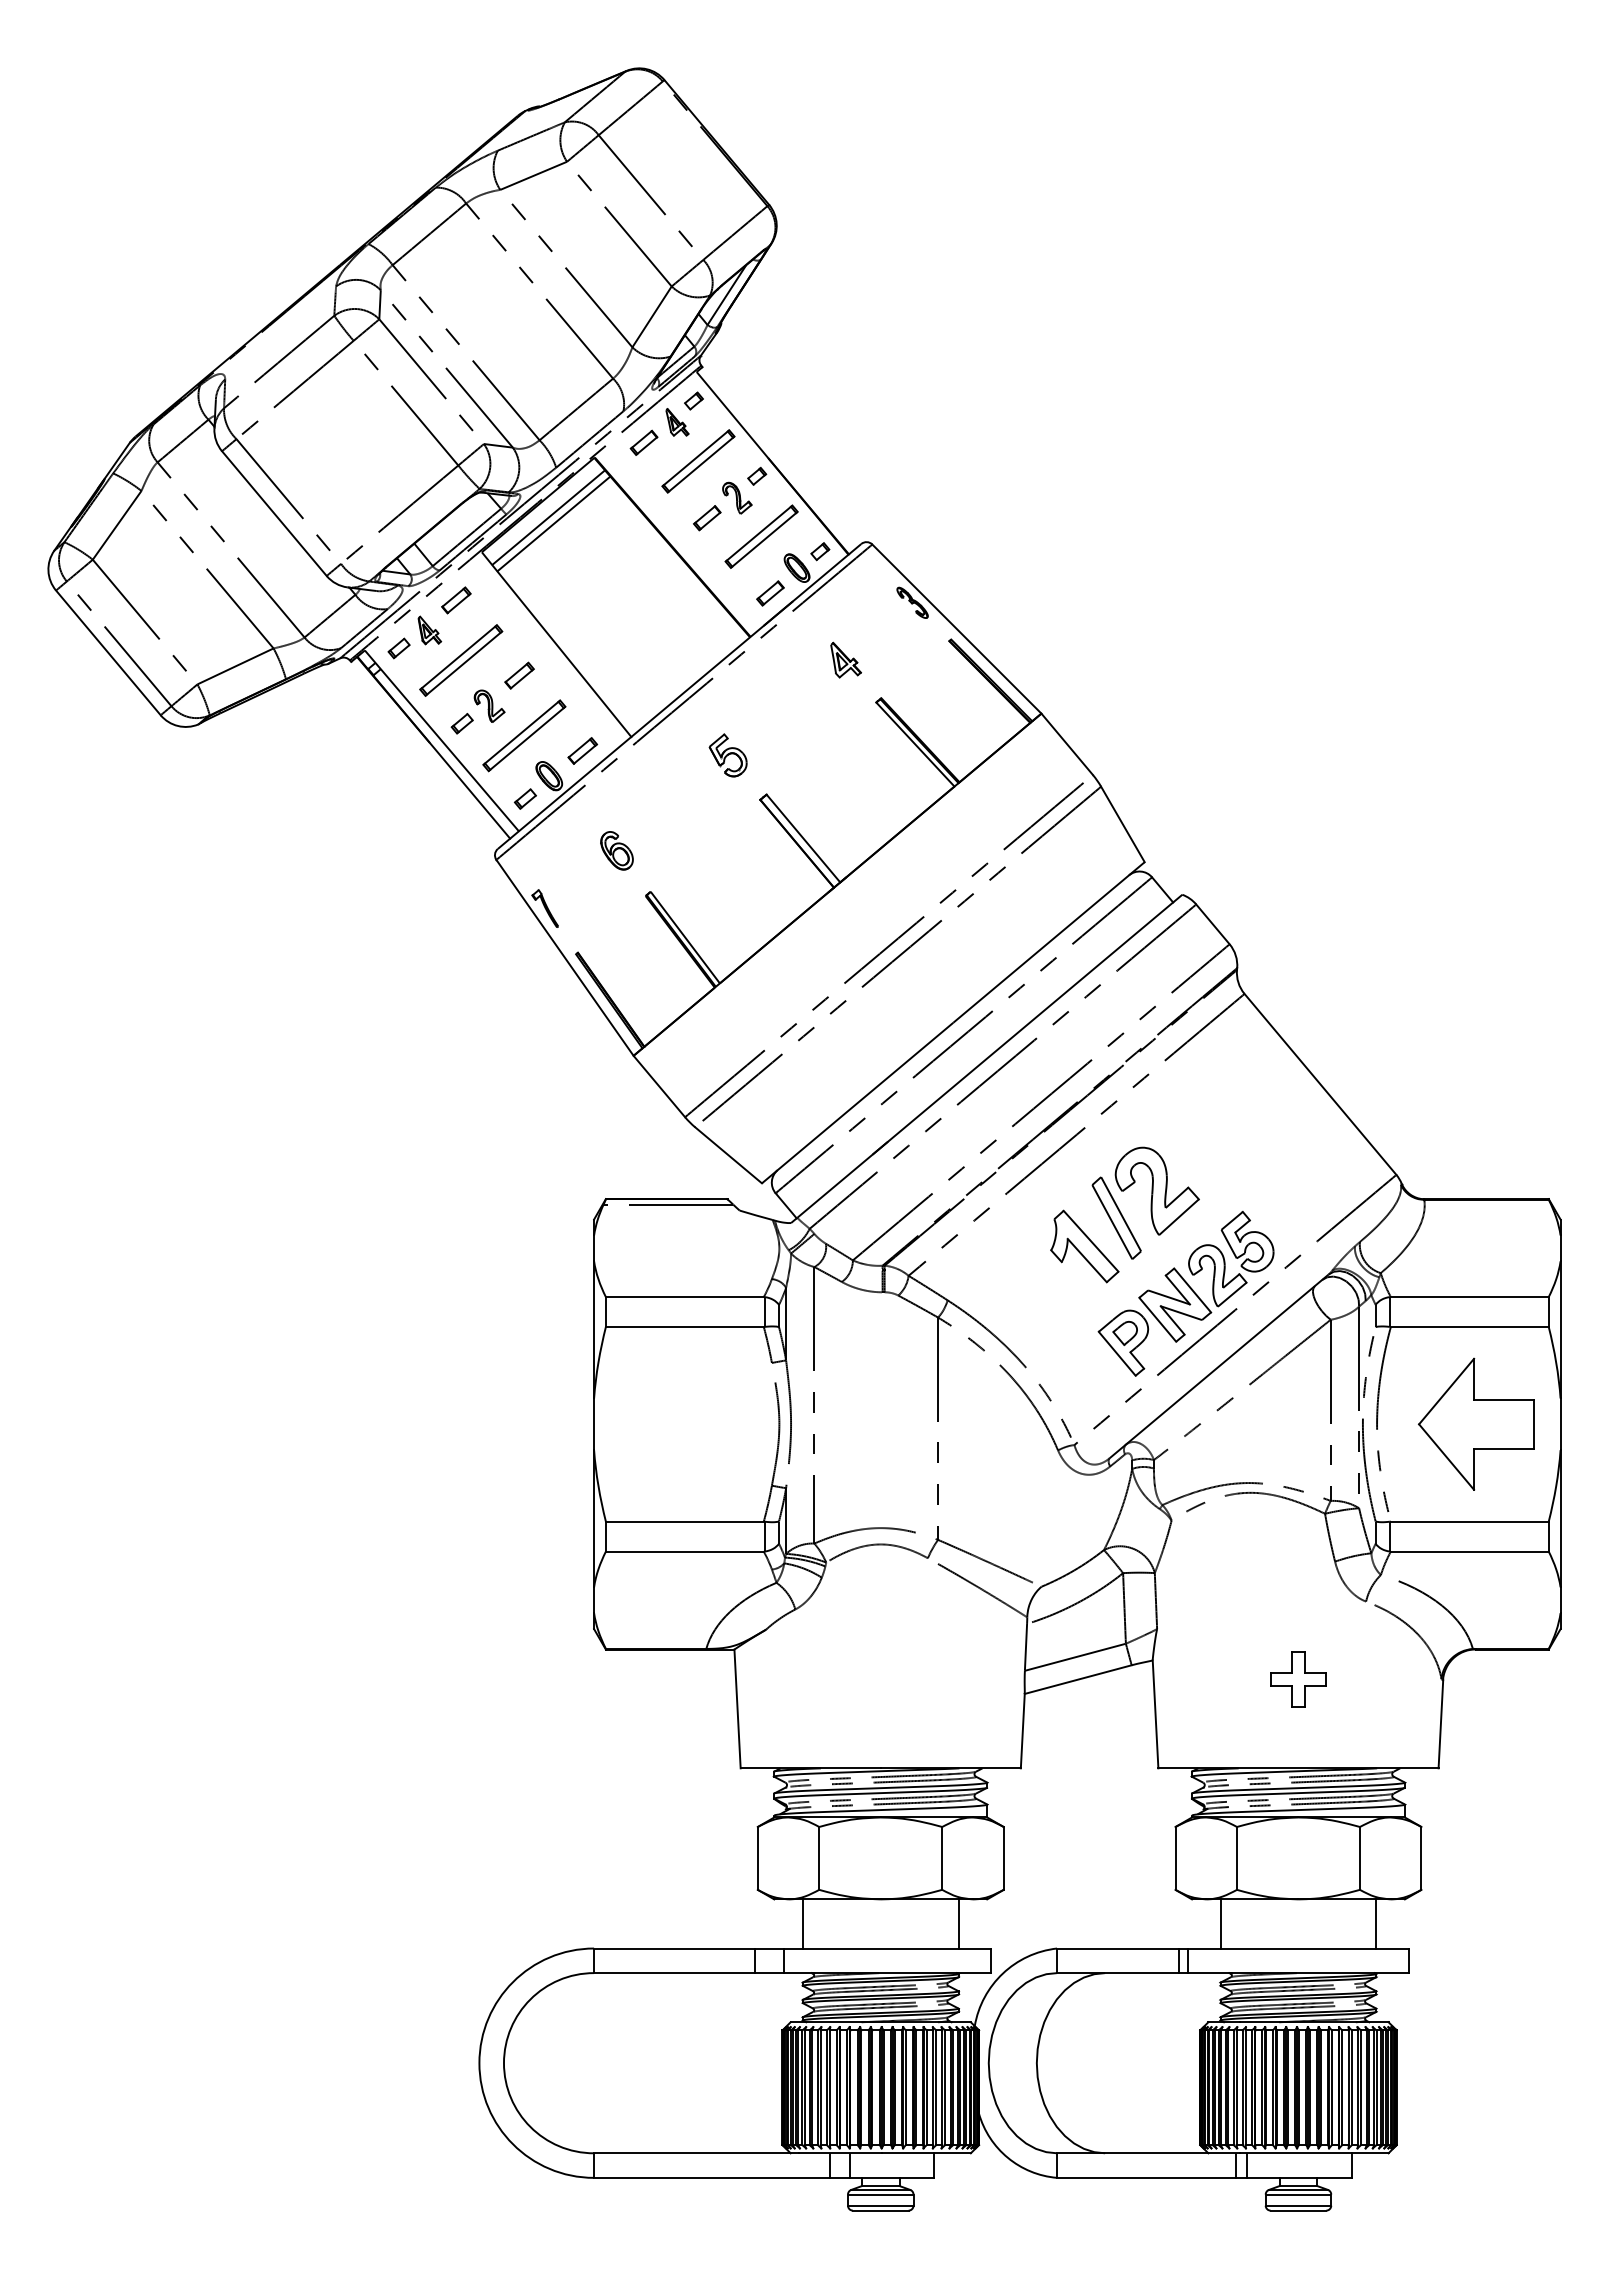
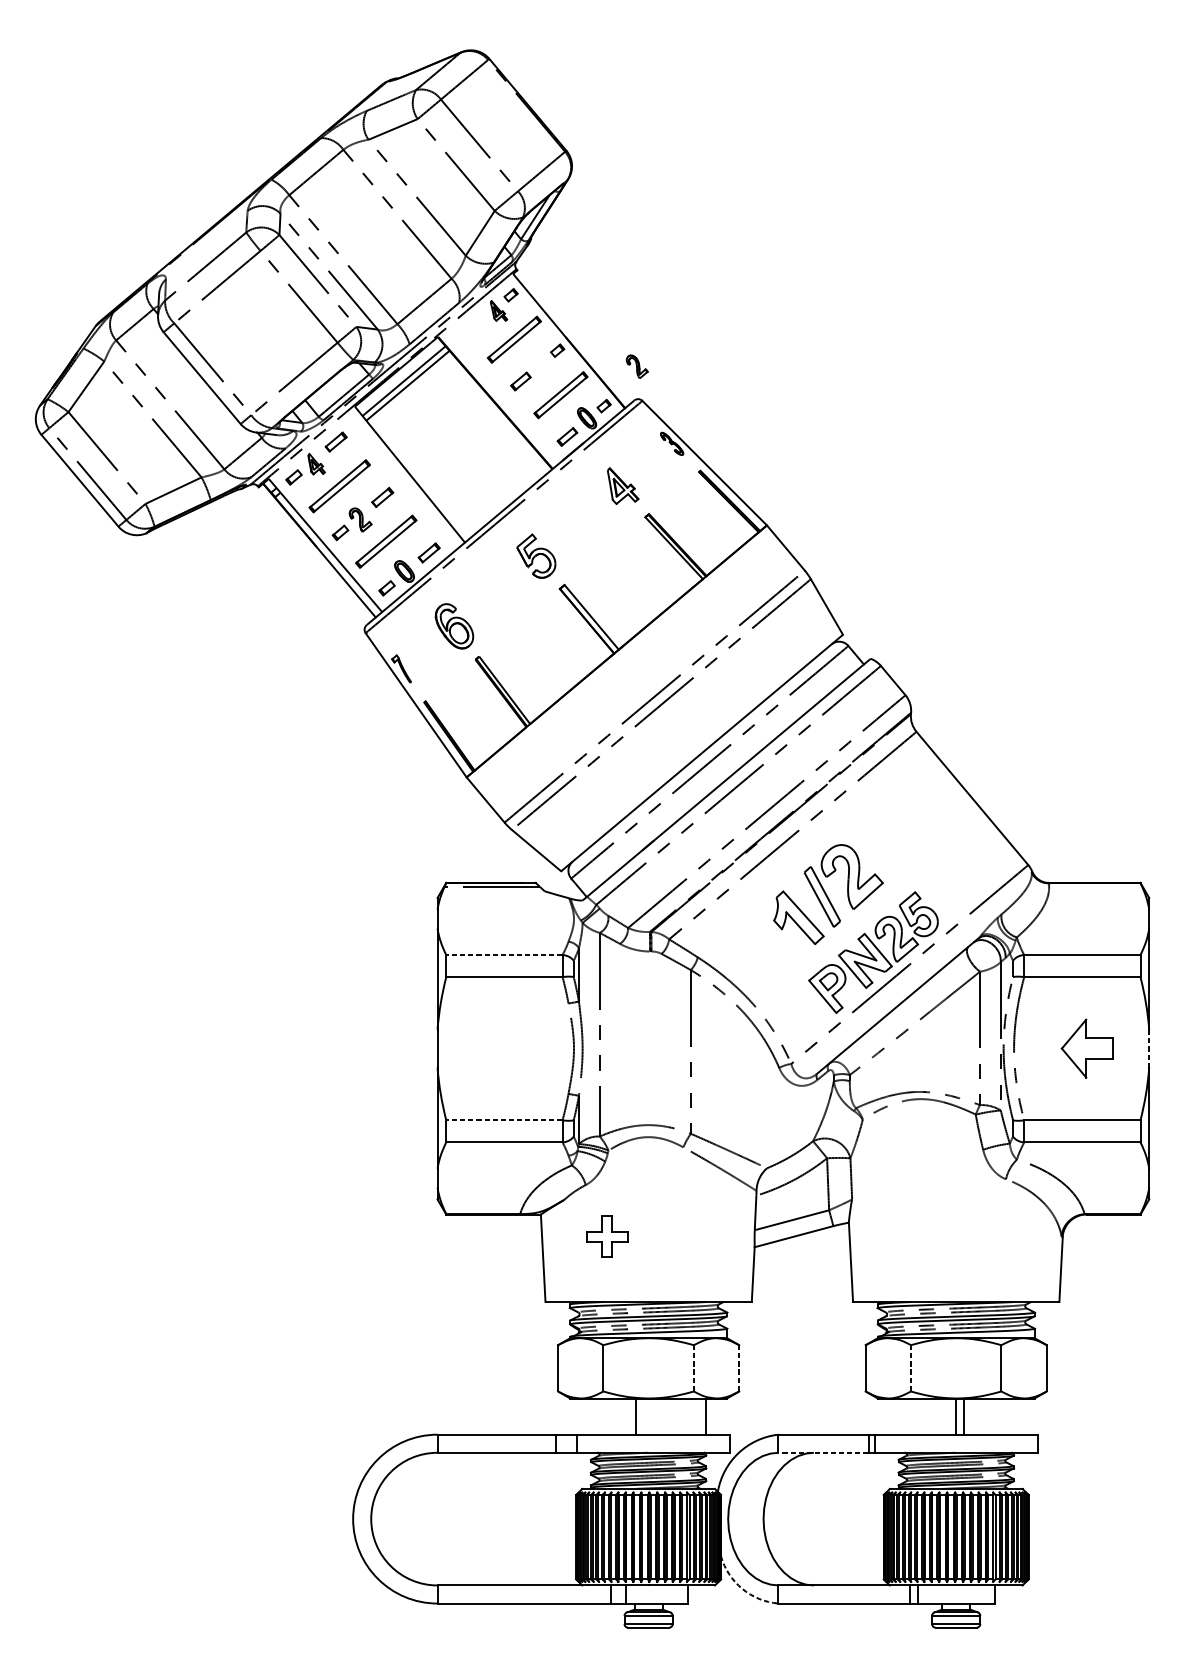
part: (643, 442) -> (473, 325), removed
part: (737, 497) -> (637, 366), moved
part: (845, 659) -> (622, 485), size x1.4
part: (727, 755) -> (535, 556), size x1.4
part: (616, 850) -> (454, 626), size x1.6
line: (684, 1297) -> (504, 955), solid -> dashed
part: (1476, 1423) -> (1087, 1048), size x0.6
line: (1560, 1424) -> (1149, 1048), solid -> dashed
line: (684, 1521) -> (504, 1120), solid -> dashed
part: (1298, 1679) -> (607, 1236), moved
line: (942, 1858) -> (694, 1368), solid -> dashed
line: (1003, 1858) -> (739, 1368), solid -> dashed
line: (1237, 1858) -> (911, 1368), solid -> dashed
line: (802, 1923) -> (635, 1416), moved
line: (1220, 1923) -> (955, 1416), moved
line: (1376, 1923) -> (964, 1416), moved
line: (1117, 1973) -> (822, 1453), solid -> dashed
arc: (1007, 2157) -> (741, 1588), solid -> dashed

